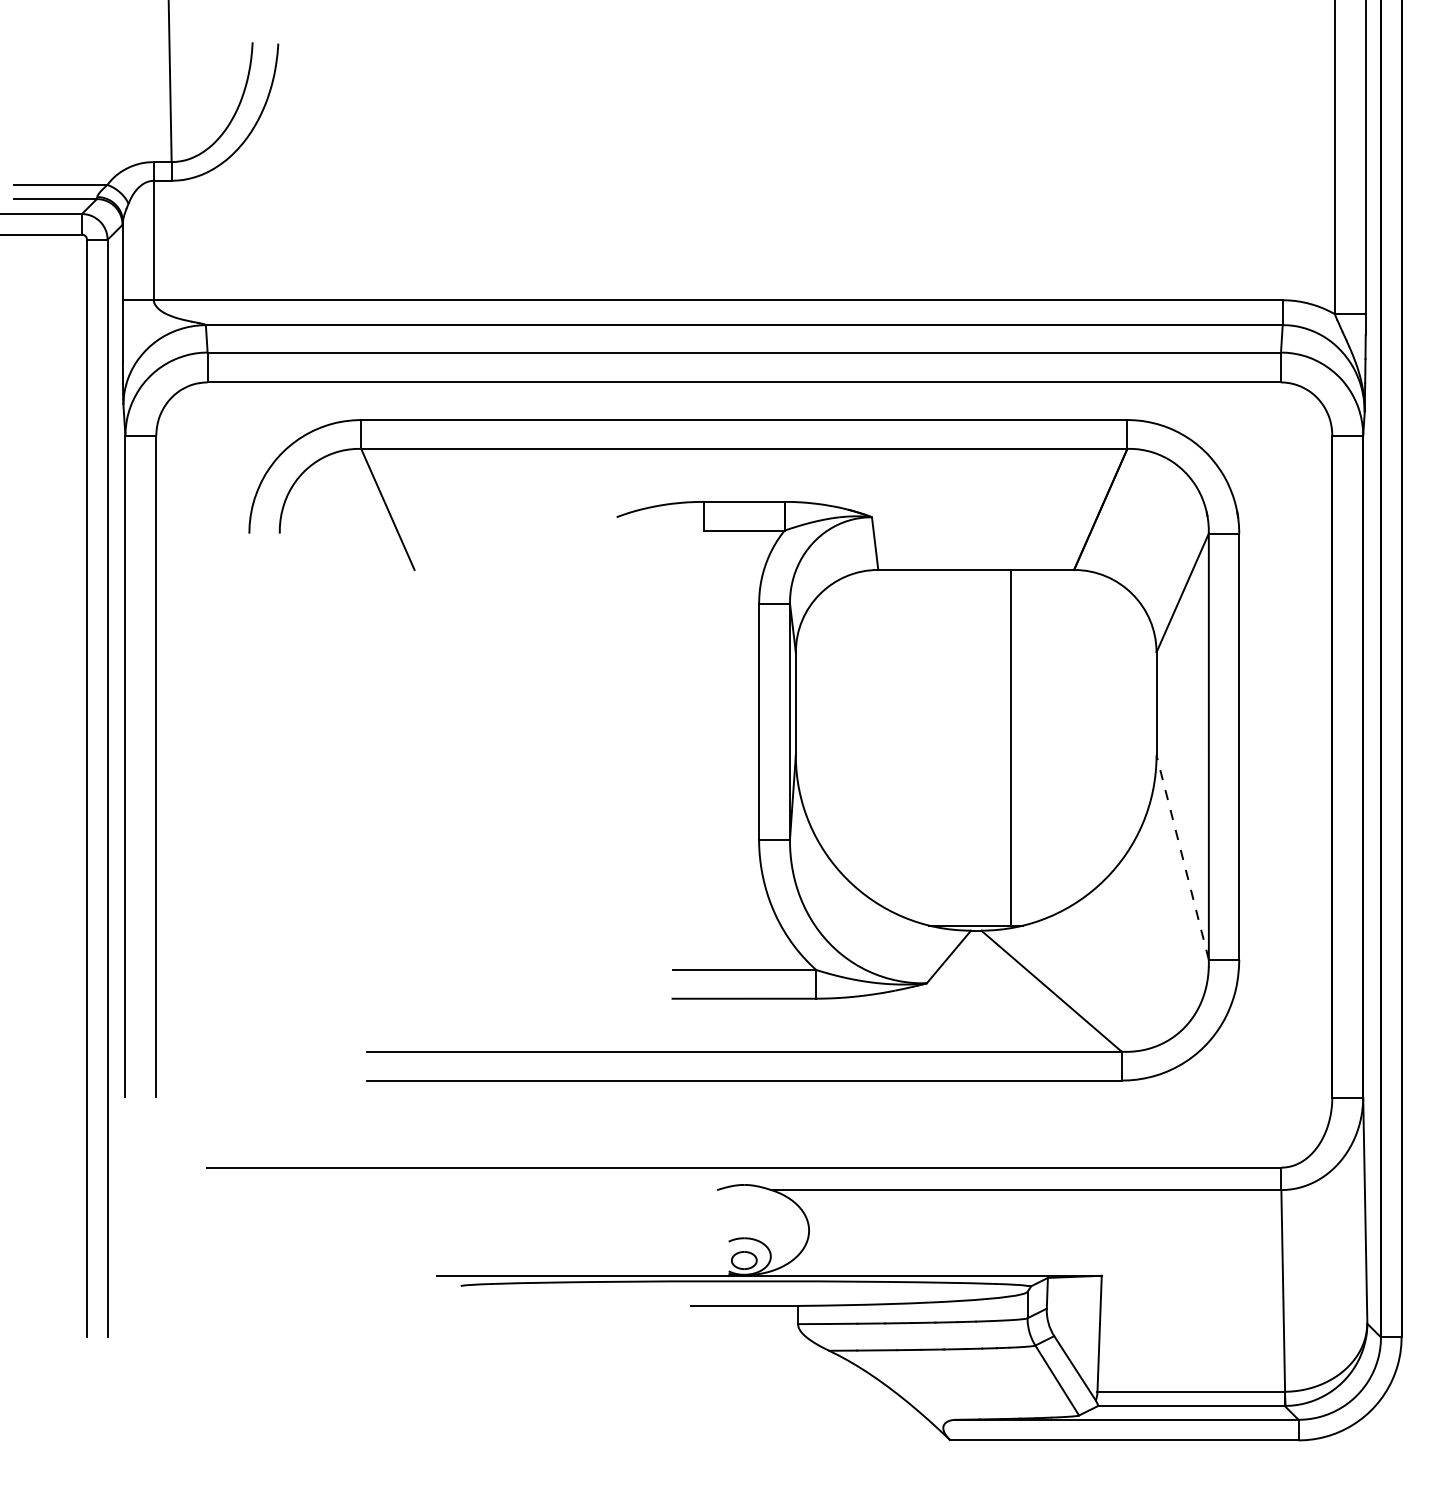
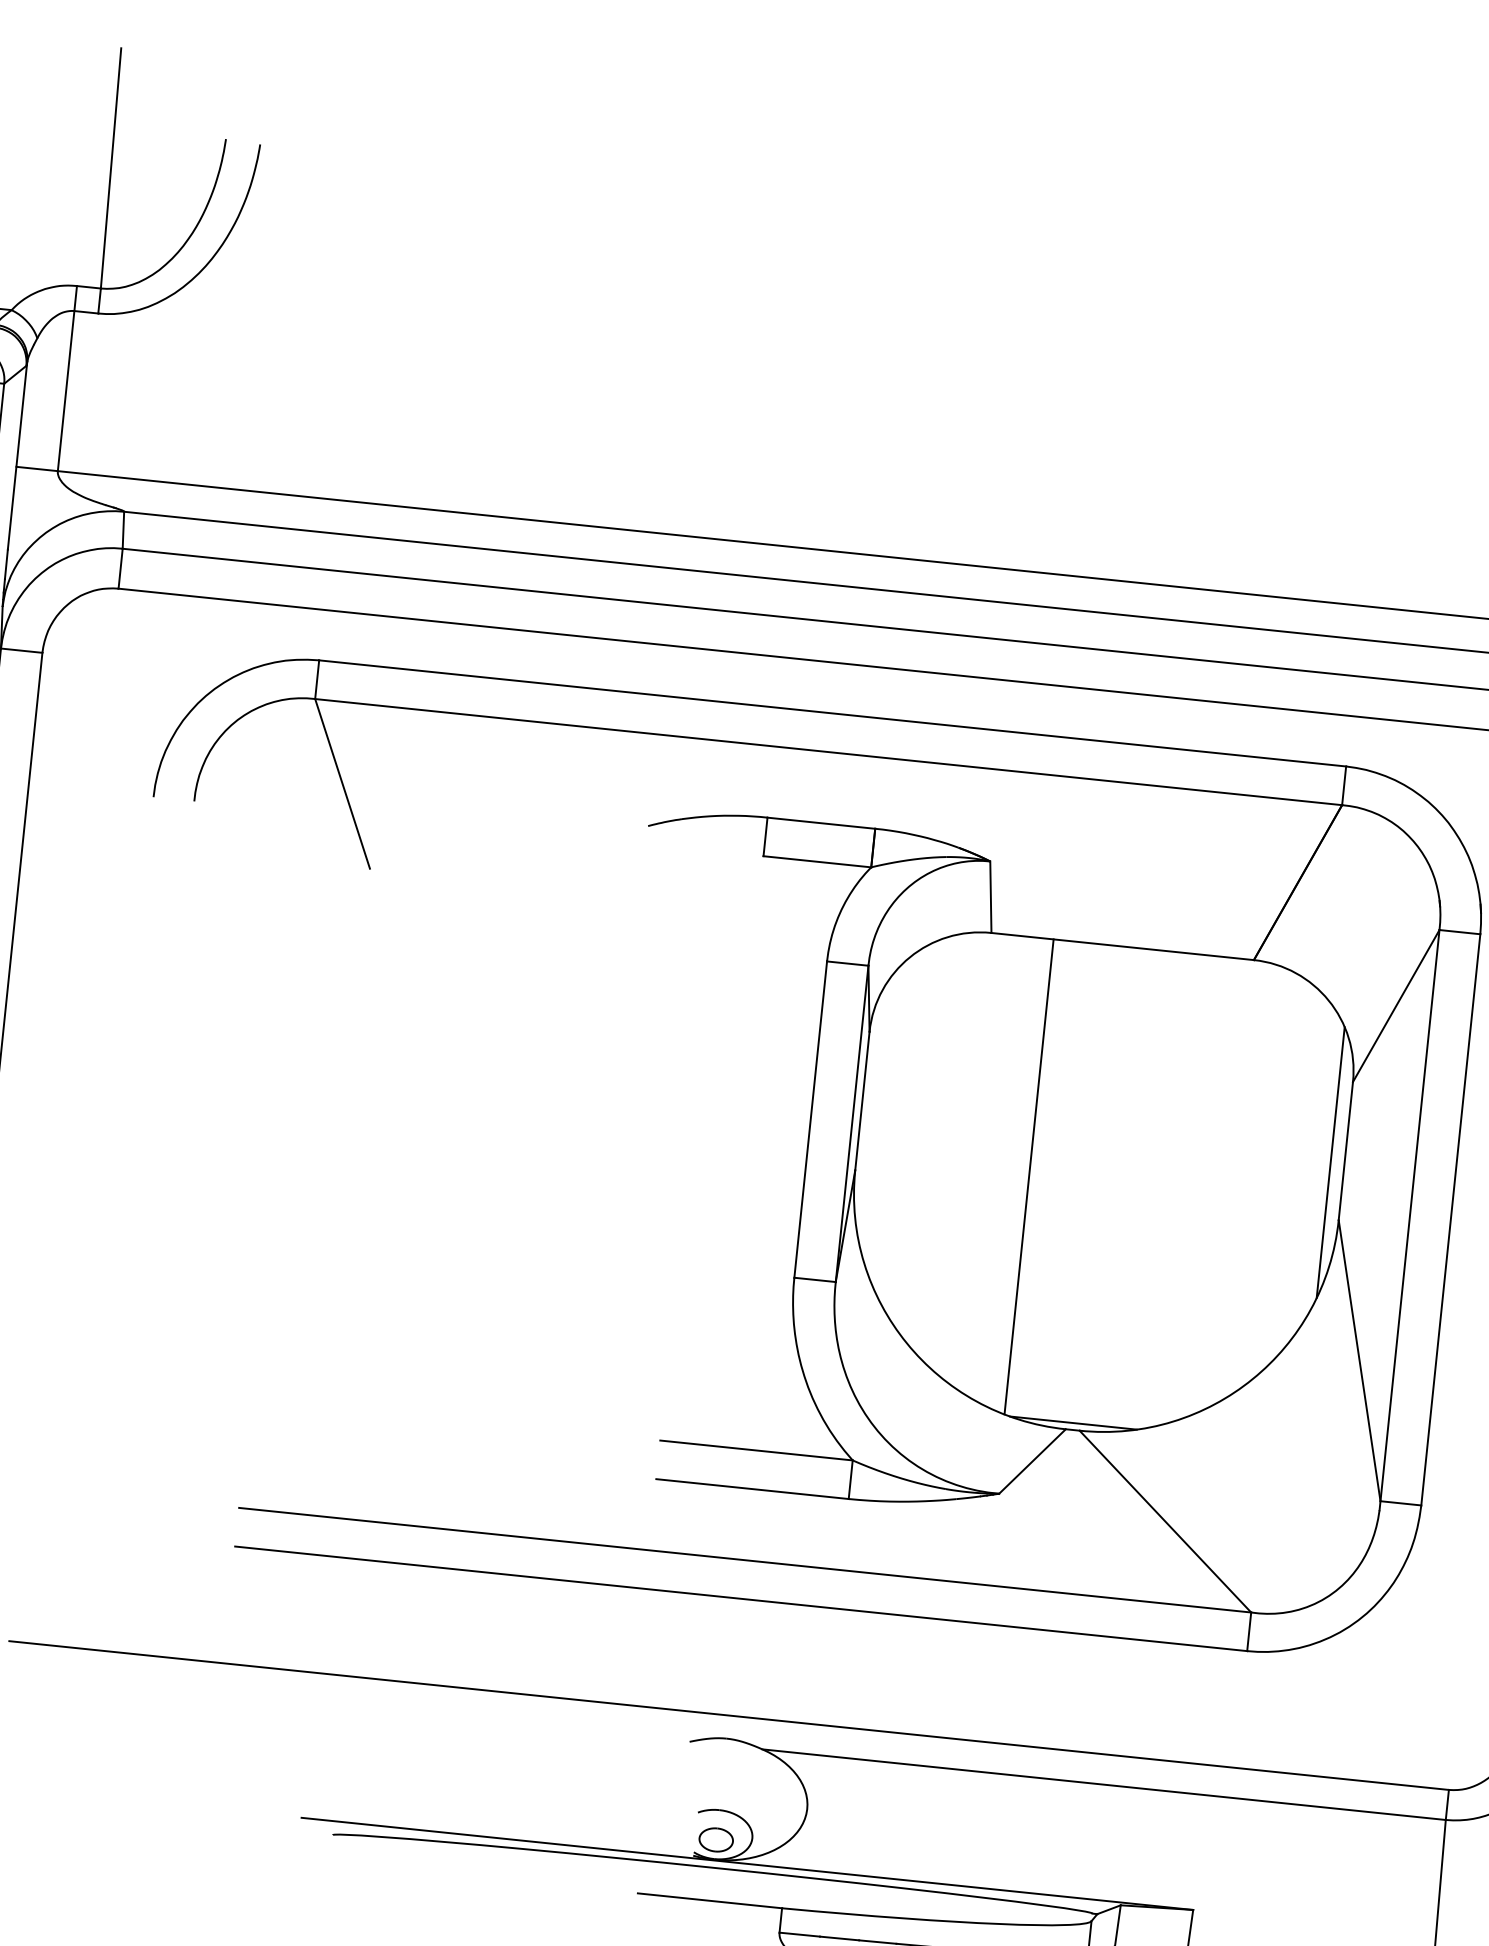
line: (1146, 713) -> (1331, 1162), added
line: (1010, 746) -> (1028, 1175), moved
line: (1182, 857) -> (1359, 1360), dashed -> solid

